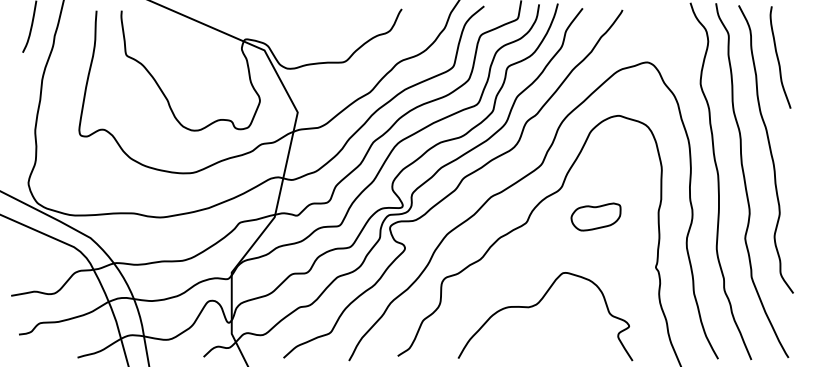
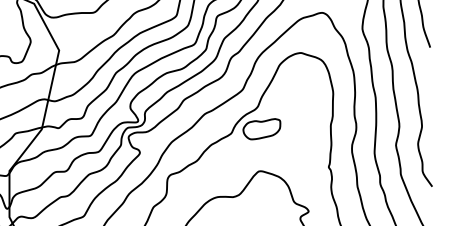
part: (595, 216) -> (261, 128), moved

